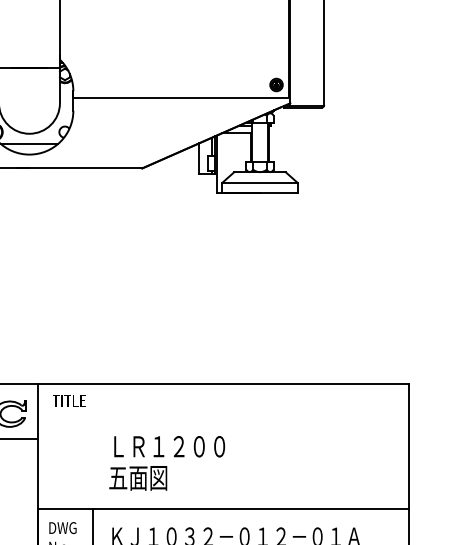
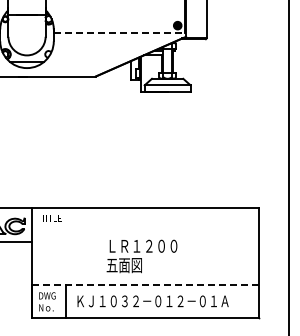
line: (181, 97) -> (119, 33), solid -> dashed
text: (166, 463) -> (141, 256), moved
line: (223, 509) -> (145, 284), solid -> dashed

